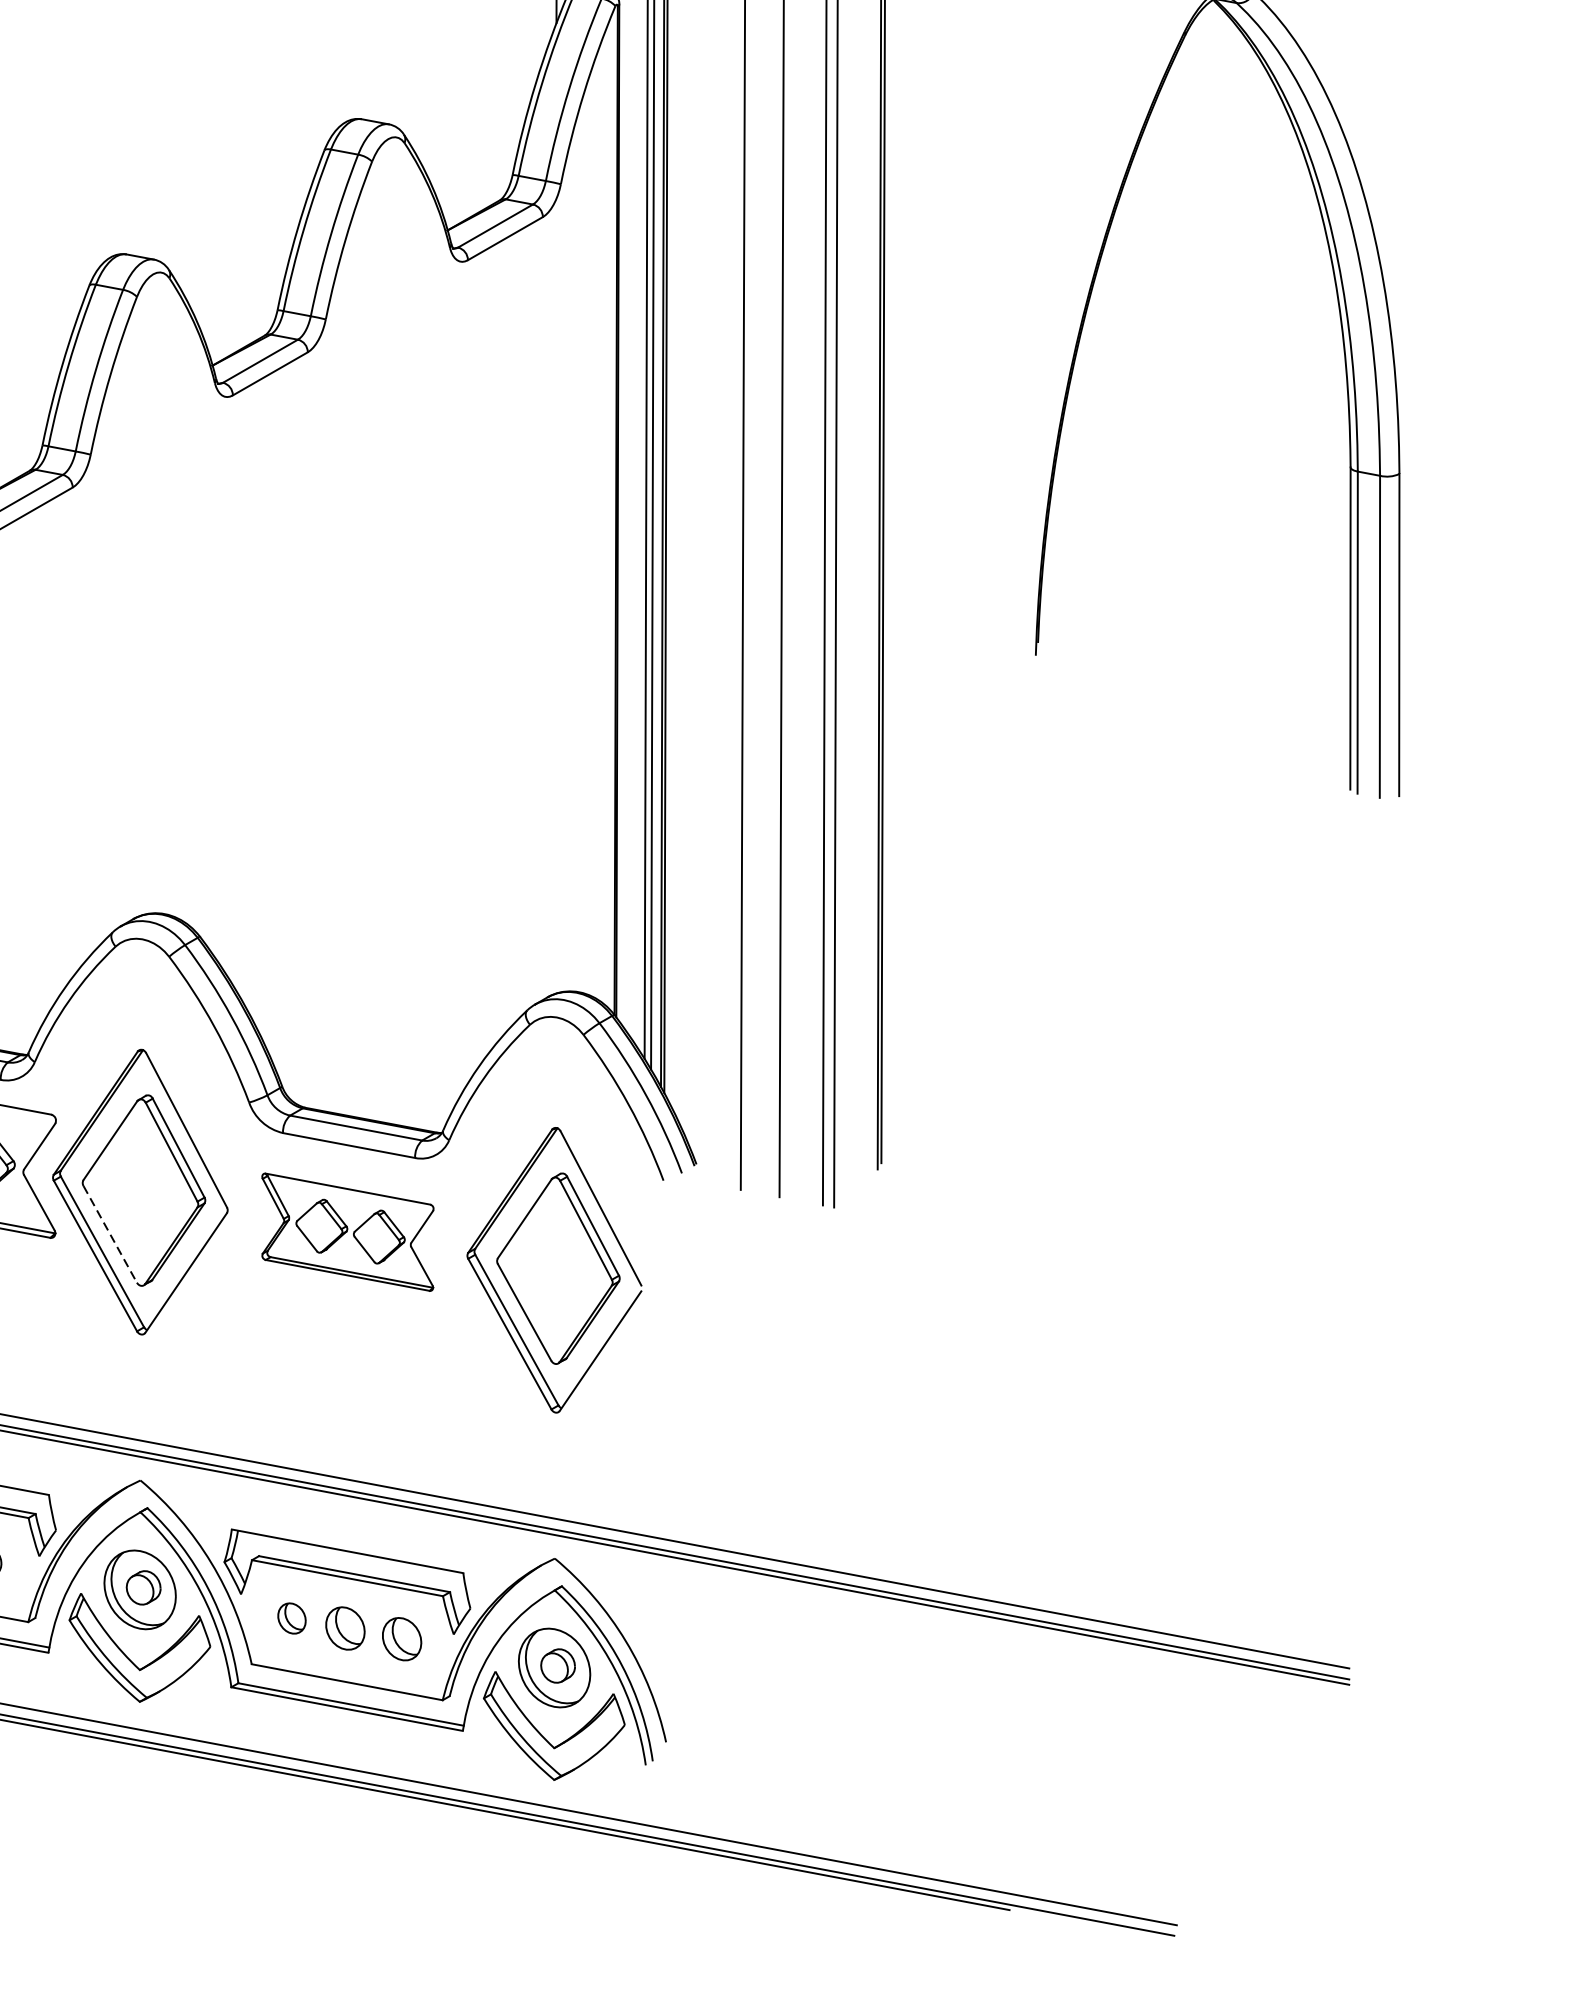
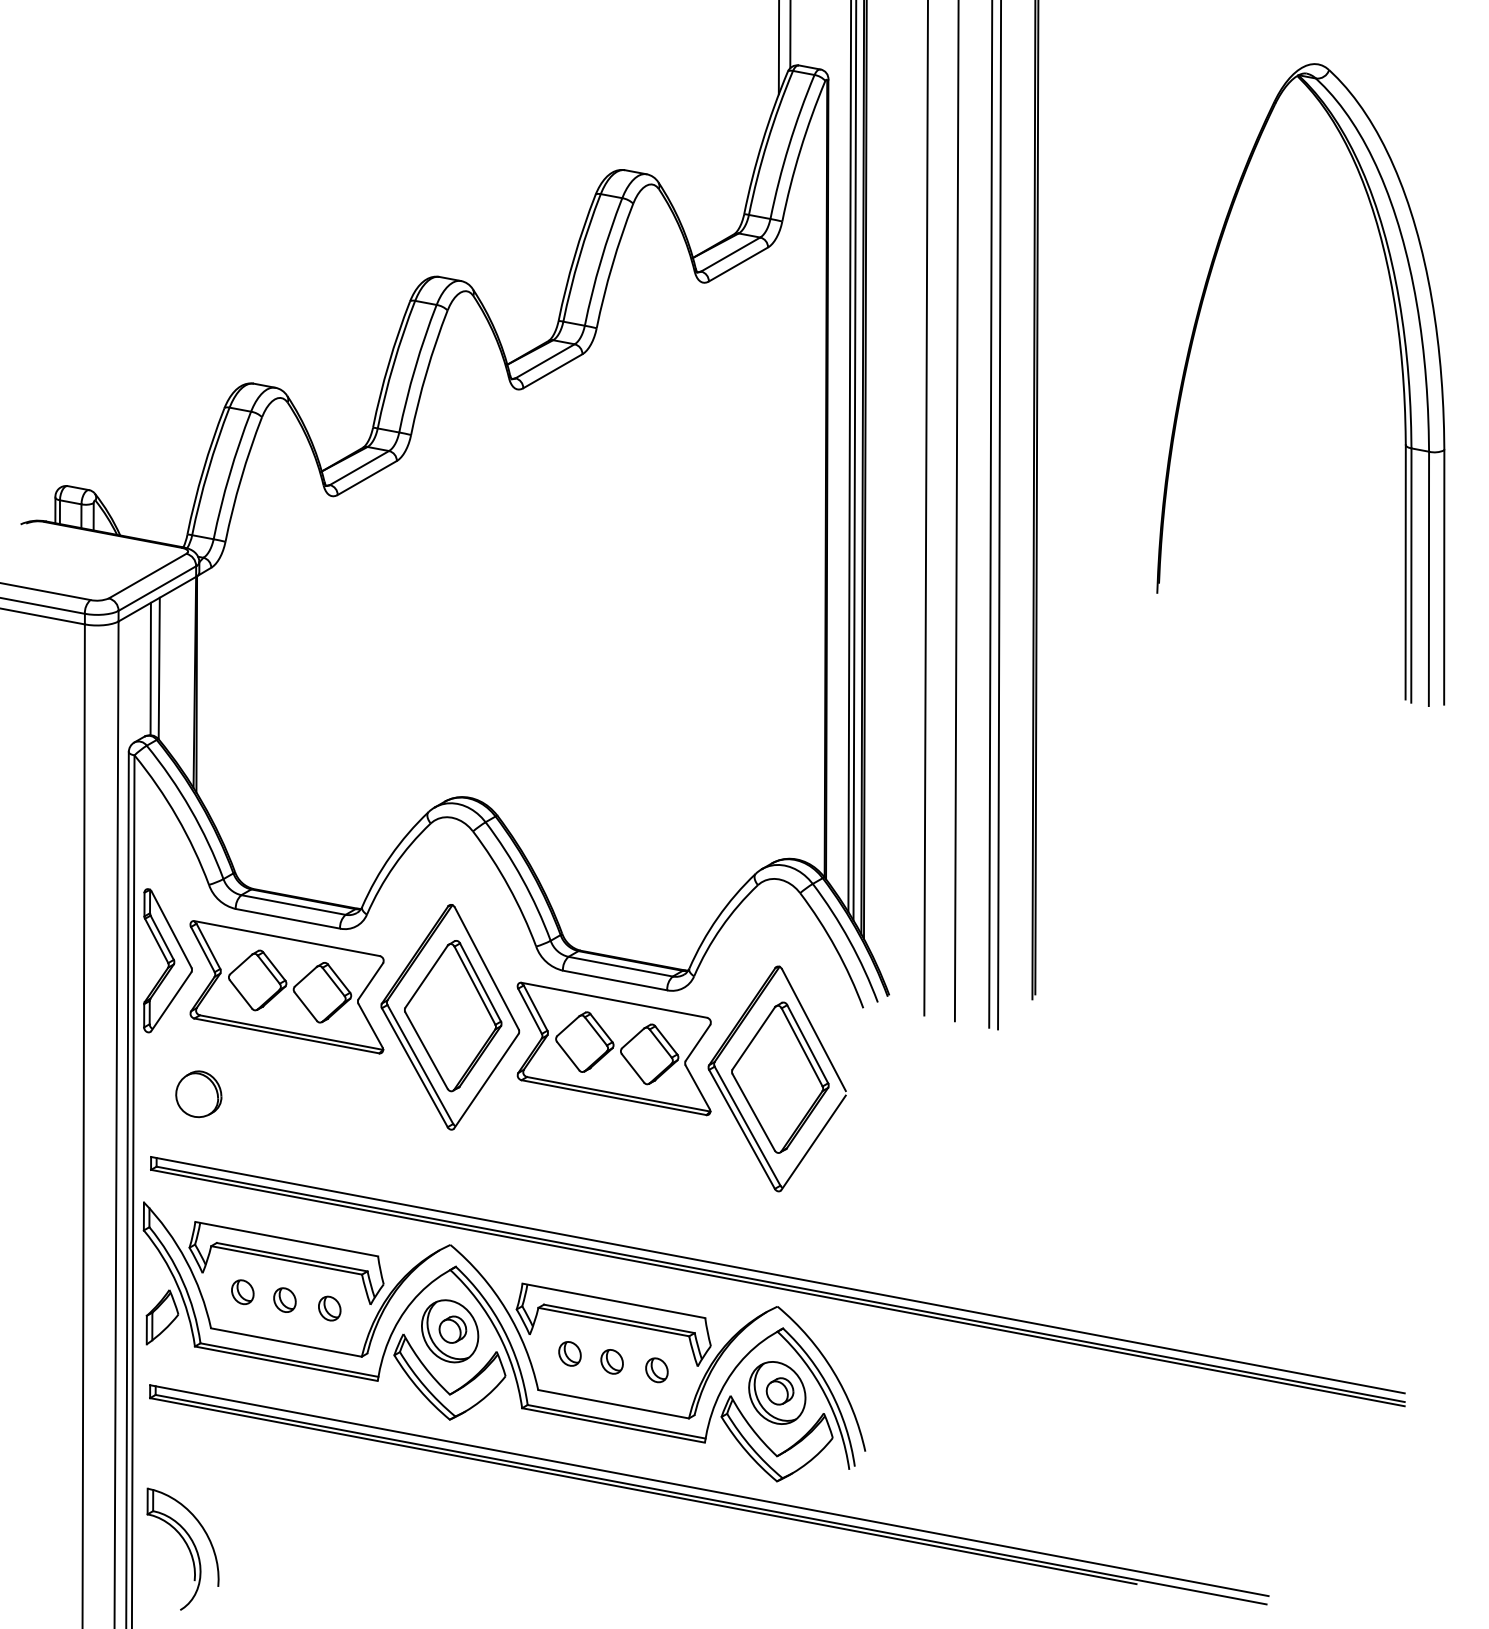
part: (347, 1231) -> (613, 1048), size x1.43
line: (110, 1234) -> (426, 1050), dashed -> solid
part: (344, 1628) -> (611, 1361), size x0.71
part: (401, 1639) -> (656, 1370), size x0.71

